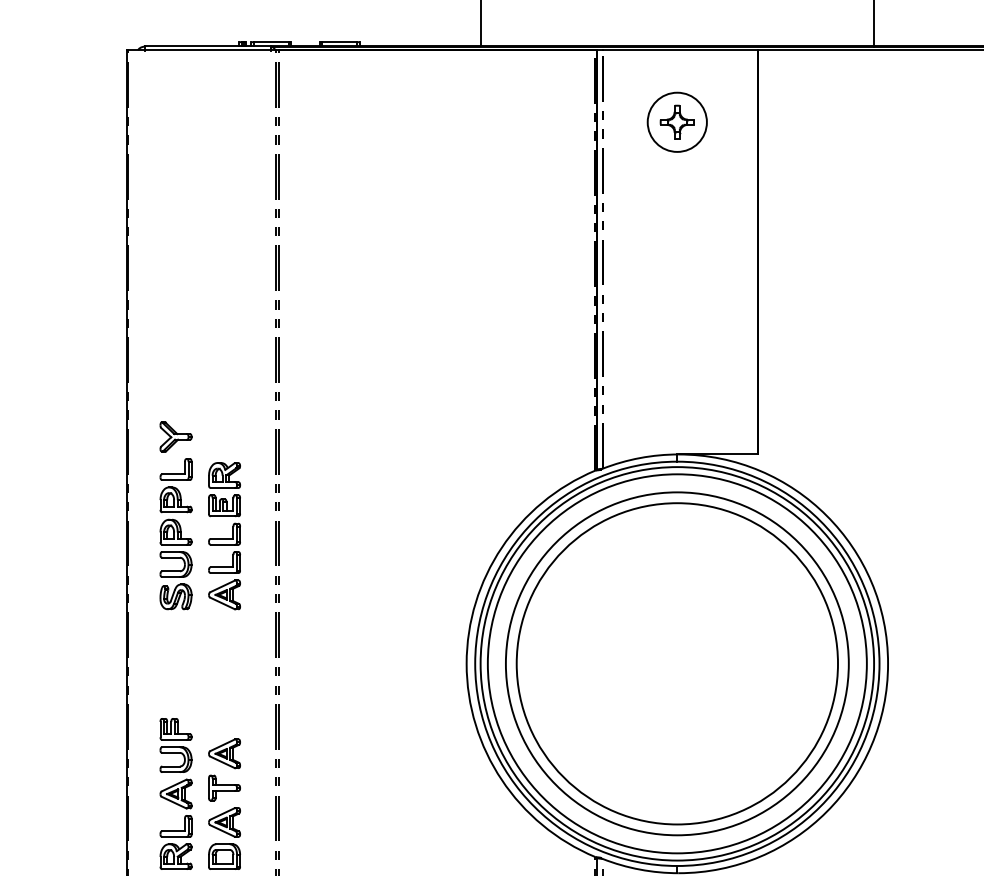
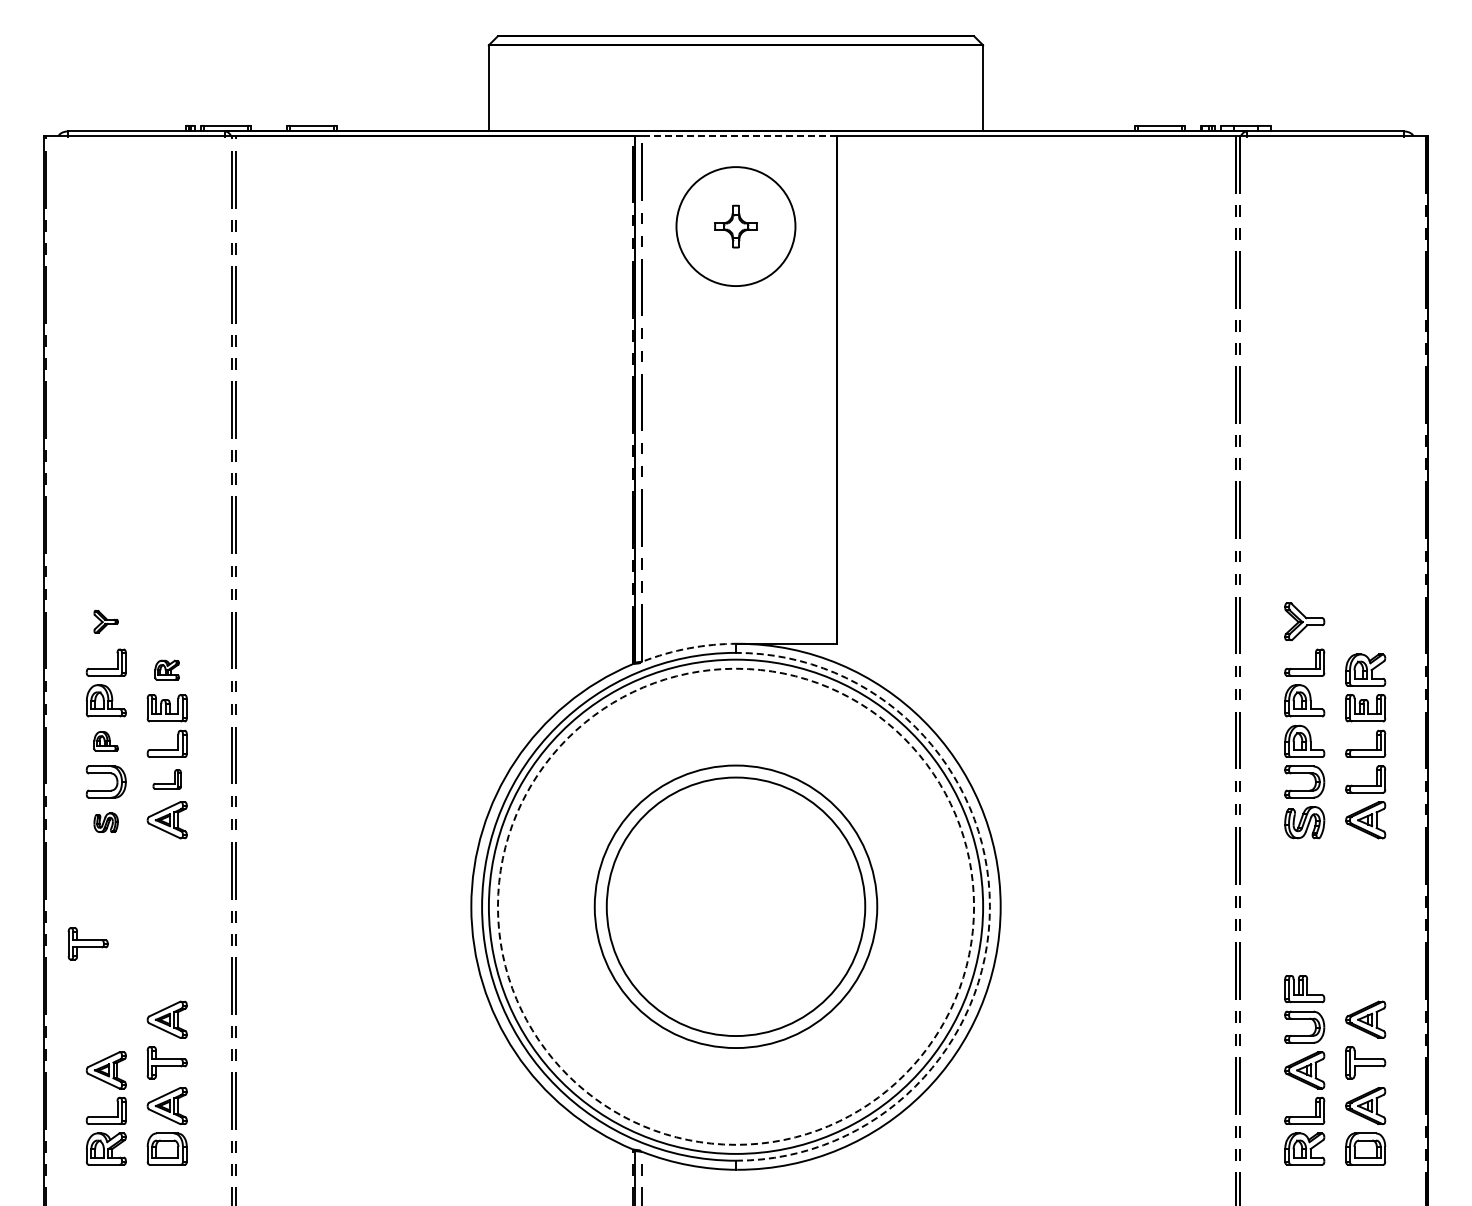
line: (680, 49) -> (739, 135), solid -> dashed
circle: (676, 122) -> (735, 226), size x1.6
part: (175, 436) -> (105, 621), size x0.6
arc: (640, 458) -> (689, 648), solid -> dashed
part: (223, 474) -> (166, 669), size x0.6
part: (175, 531) -> (105, 740), size x0.6
part: (223, 562) -> (166, 779), size x0.7
part: (175, 596) -> (105, 822), size x0.6
circle: (676, 663) -> (735, 906), size x0.6
circle: (676, 663) -> (735, 906), size x0.7
circle: (676, 663) -> (735, 906), solid -> dashed
arc: (879, 663) -> (989, 906), solid -> dashed
part: (161, 693) -> (87, 943), added
part: (175, 745) -> (105, 1009), removed

